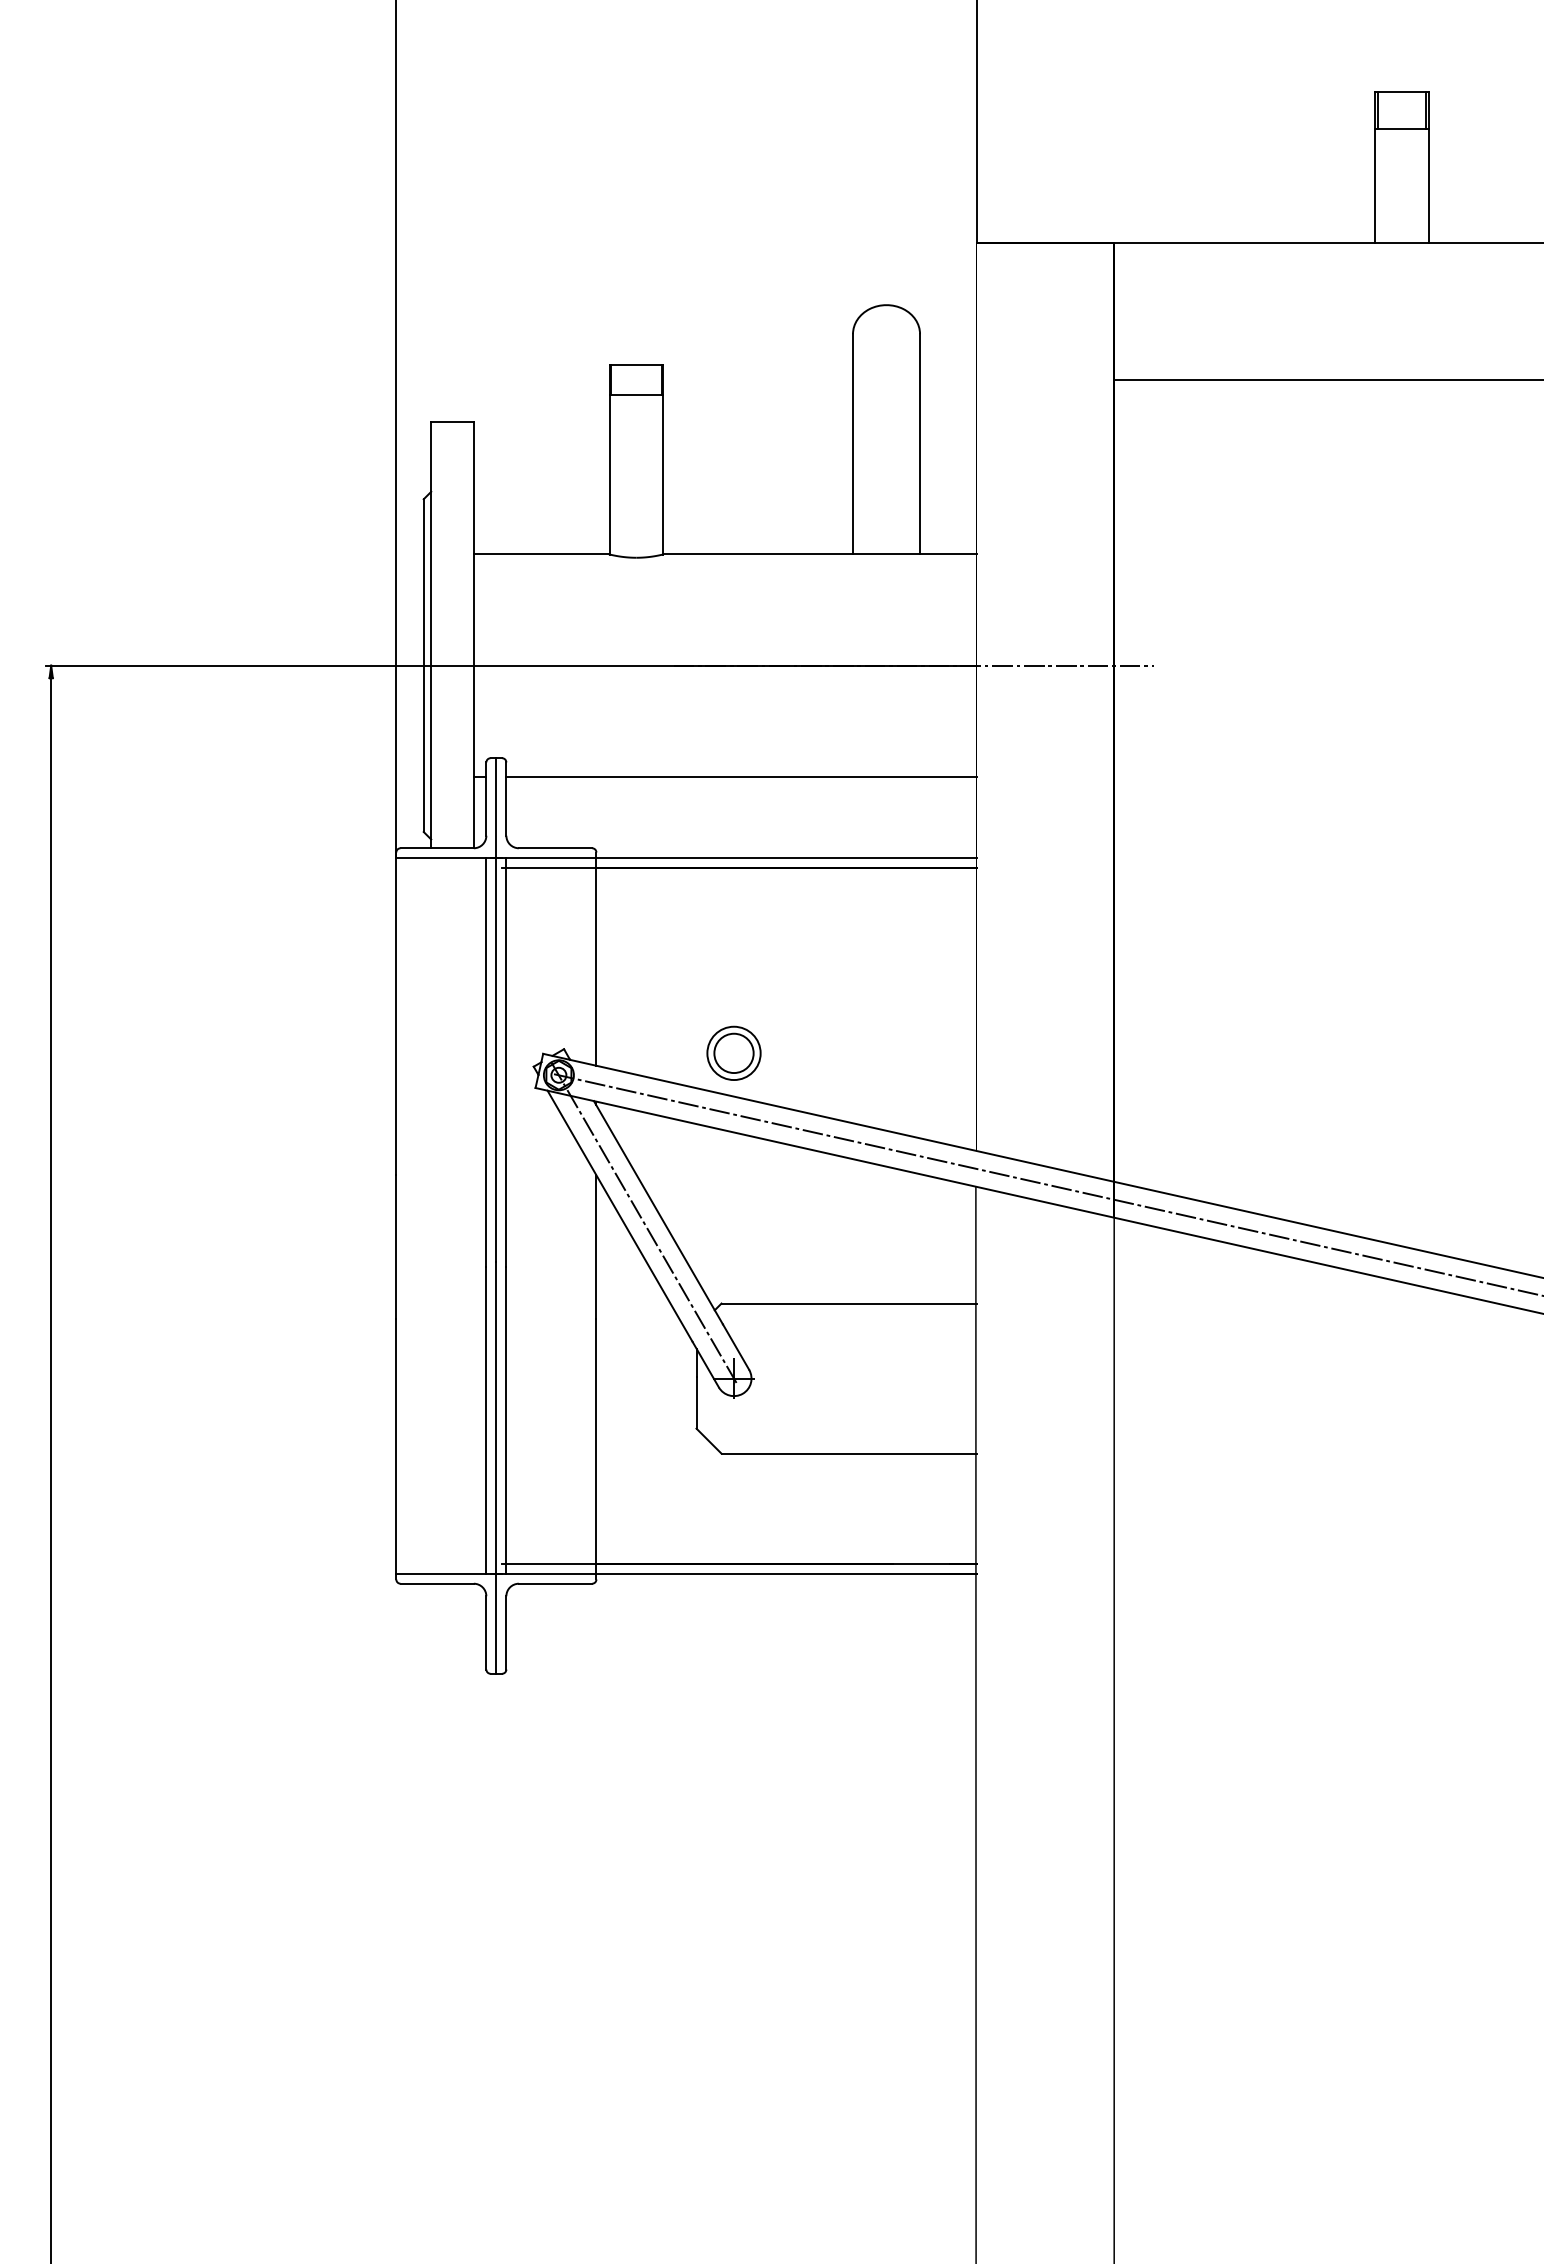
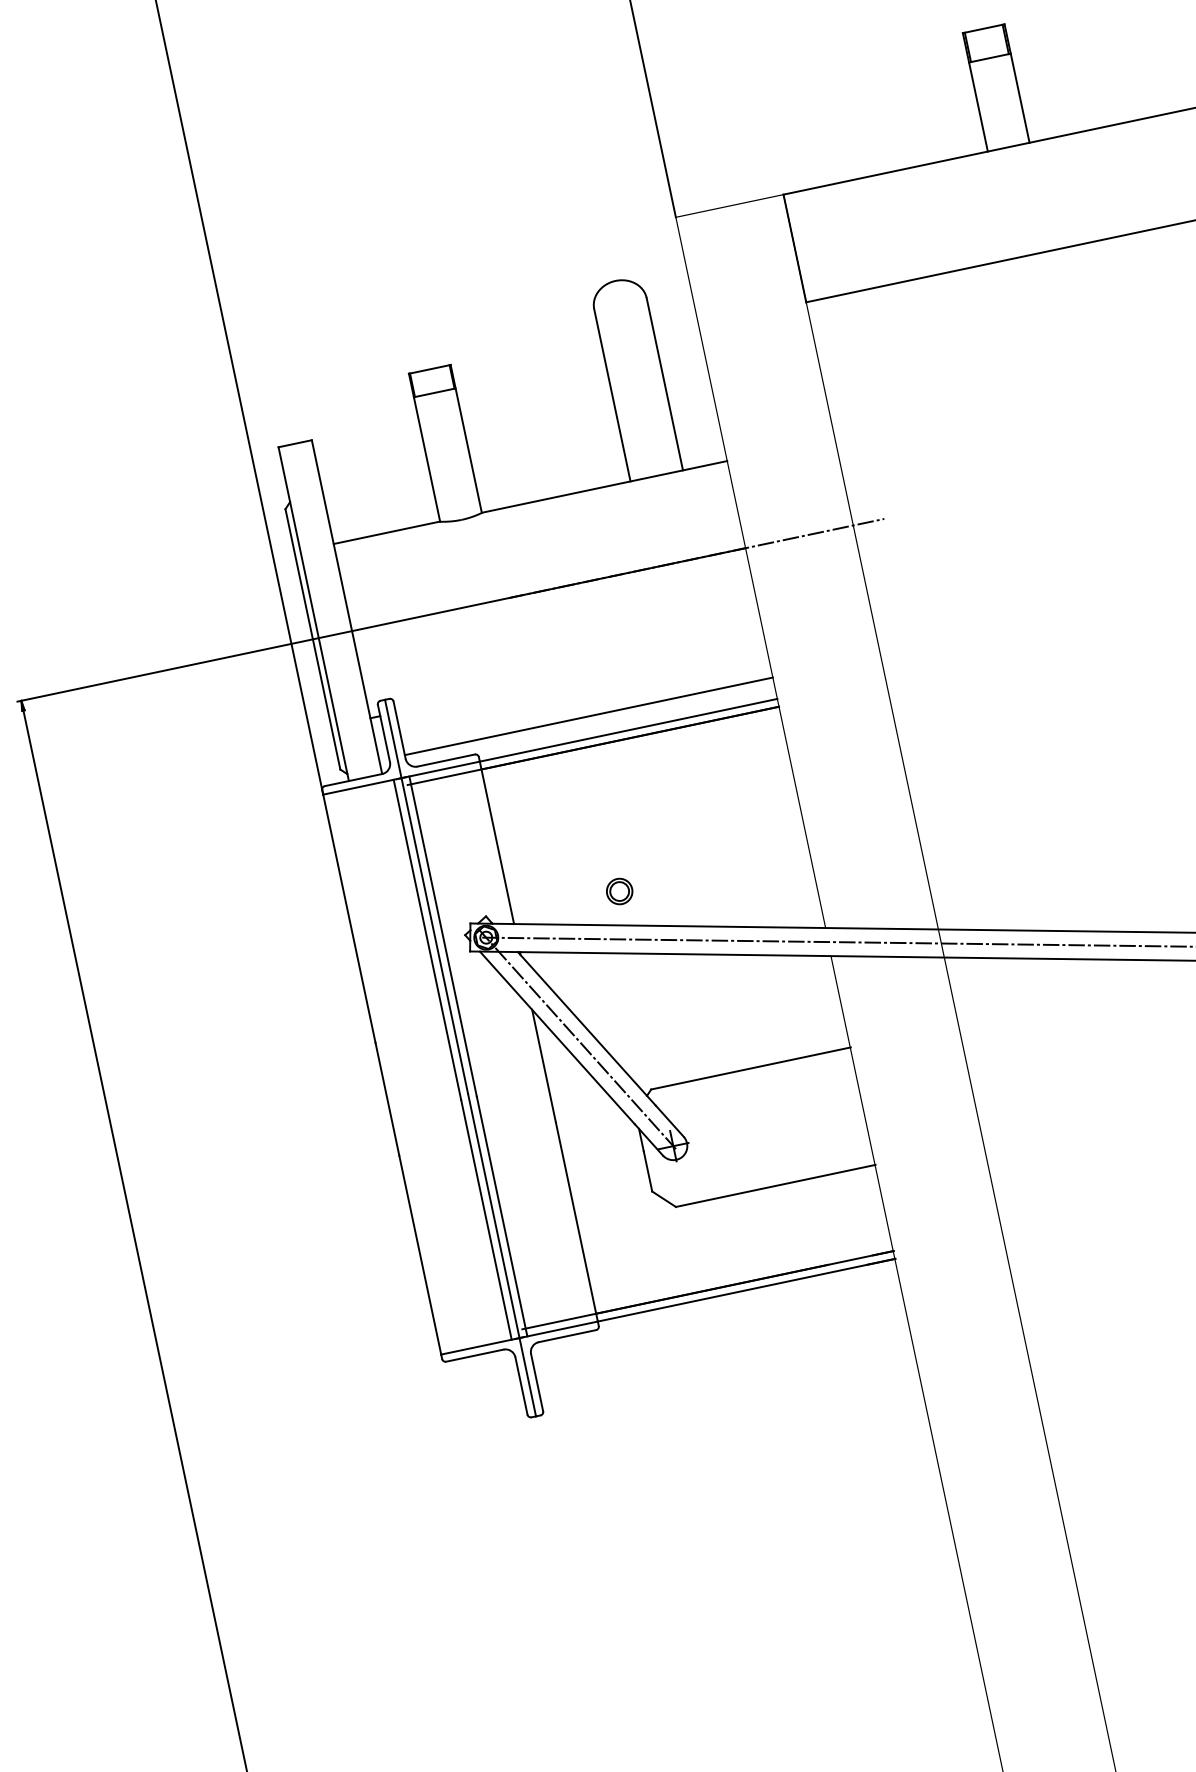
line: (741, 776) -> (588, 715), moved
part: (733, 1052) -> (619, 891), size x0.6

